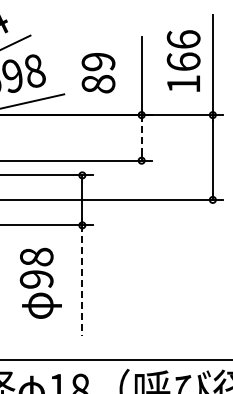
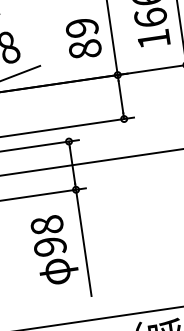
text: (98, 73) -> (83, 39), moved
line: (141, 137) -> (120, 96), dashed -> solid
line: (82, 280) -> (83, 242), dashed -> solid
text: (40, 282) -> (54, 249), moved

